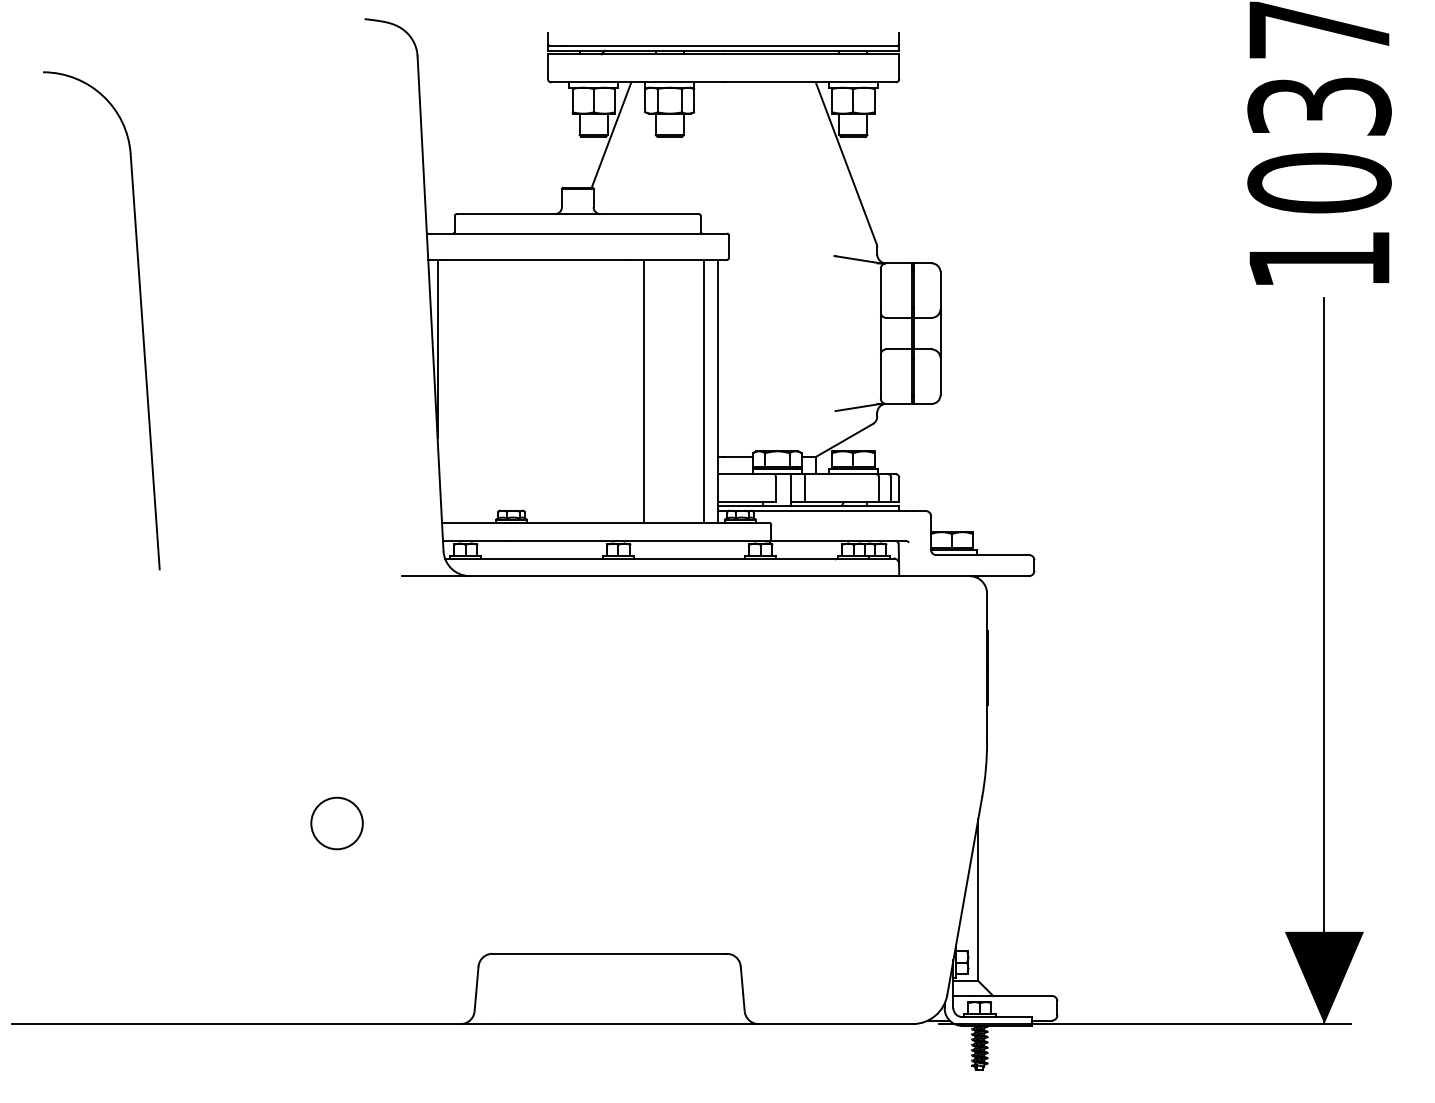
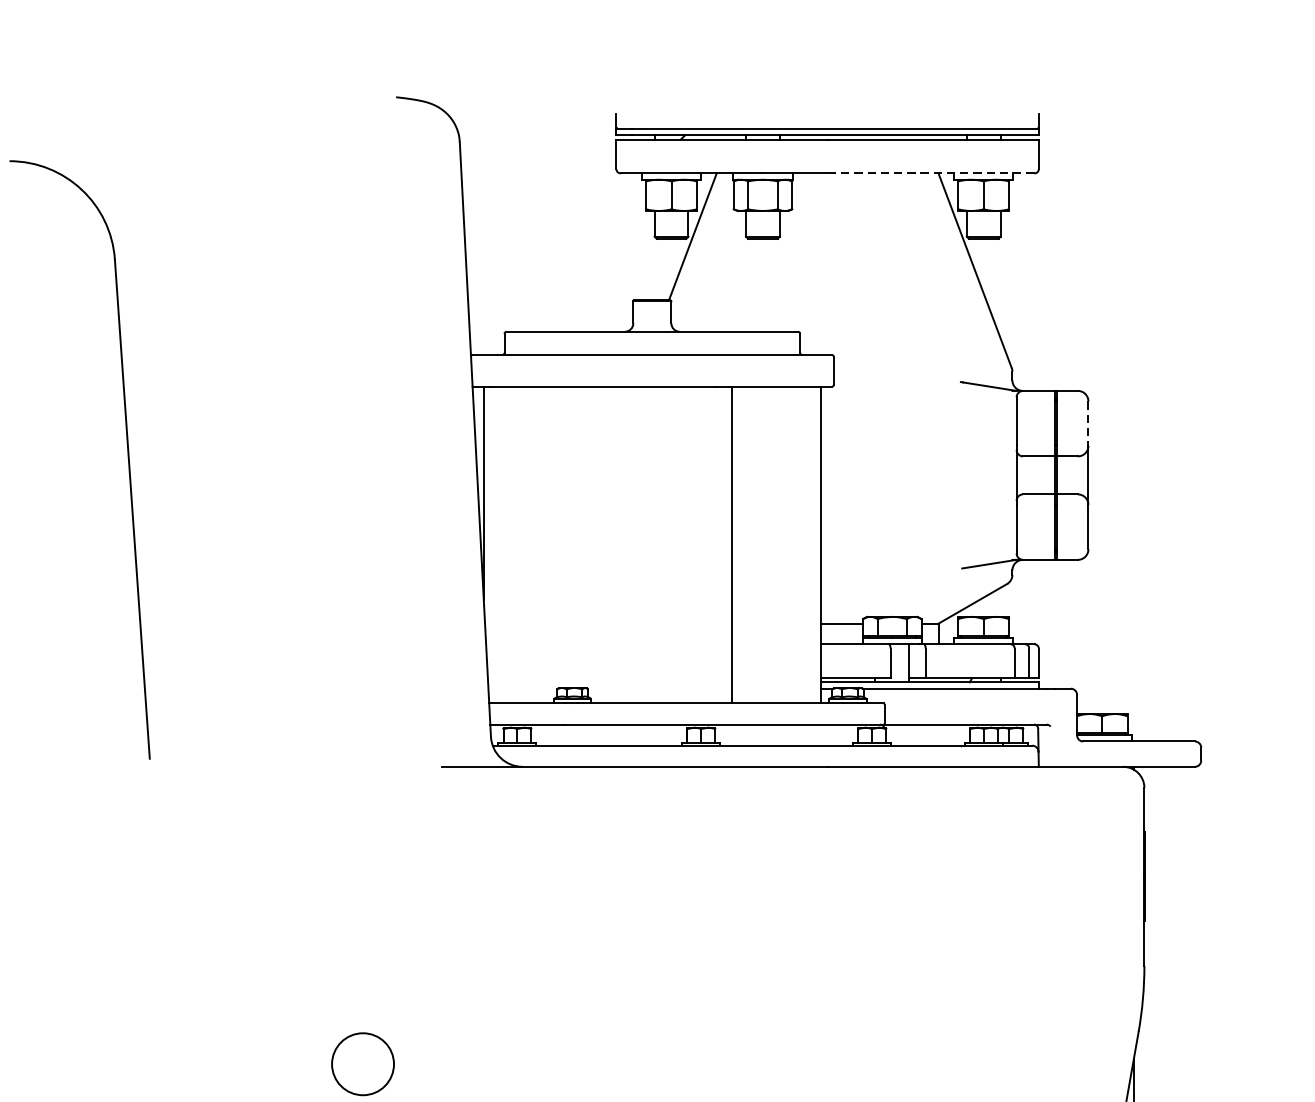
line: (809, 82) -> (930, 173), solid -> dashed
line: (940, 291) -> (1088, 424), solid -> dashed
line: (704, 391) -> (804, 544), removed

